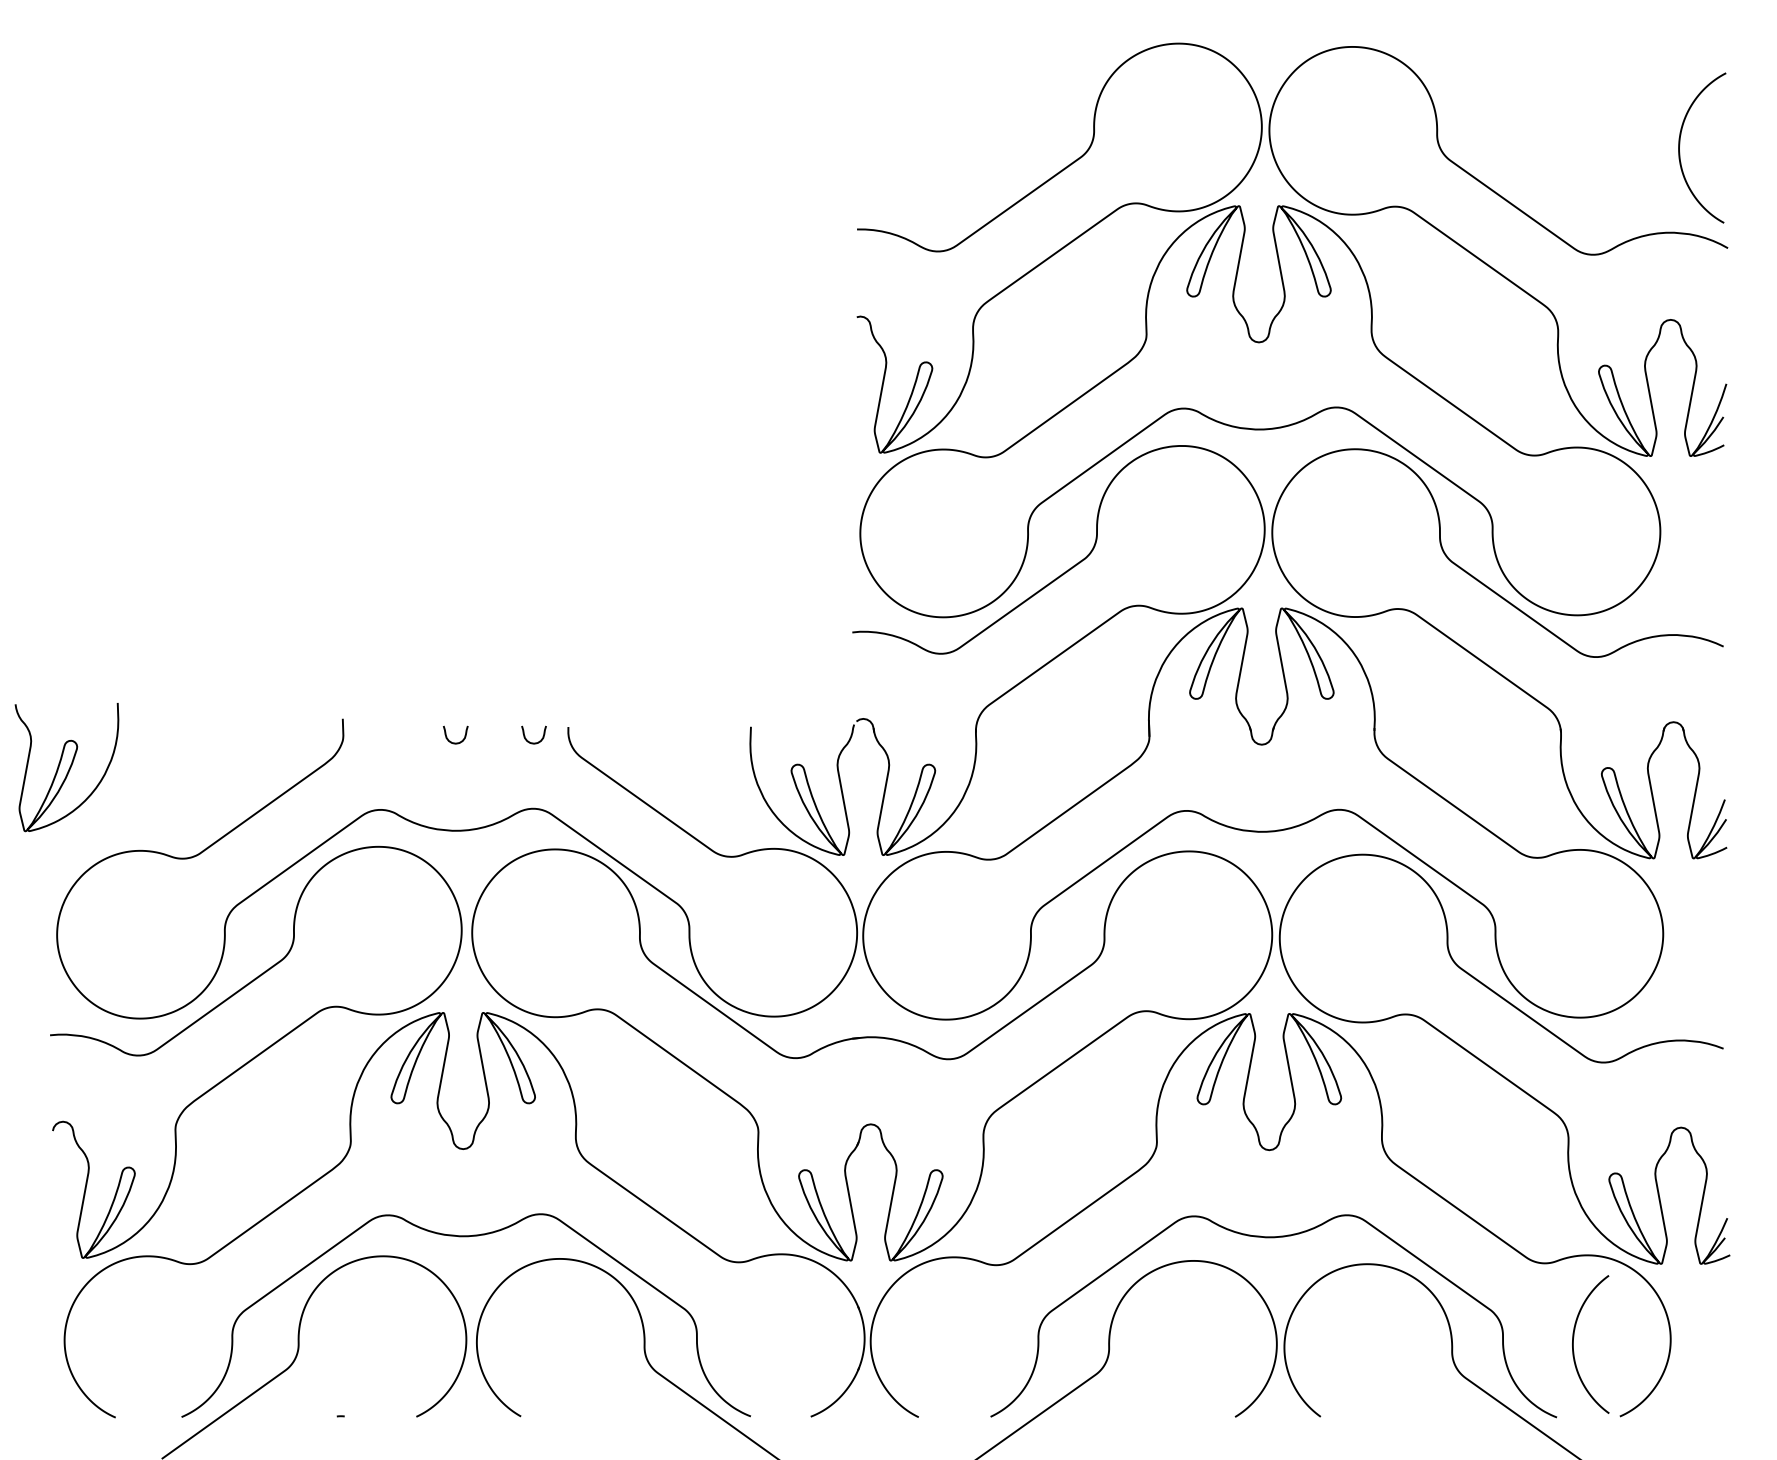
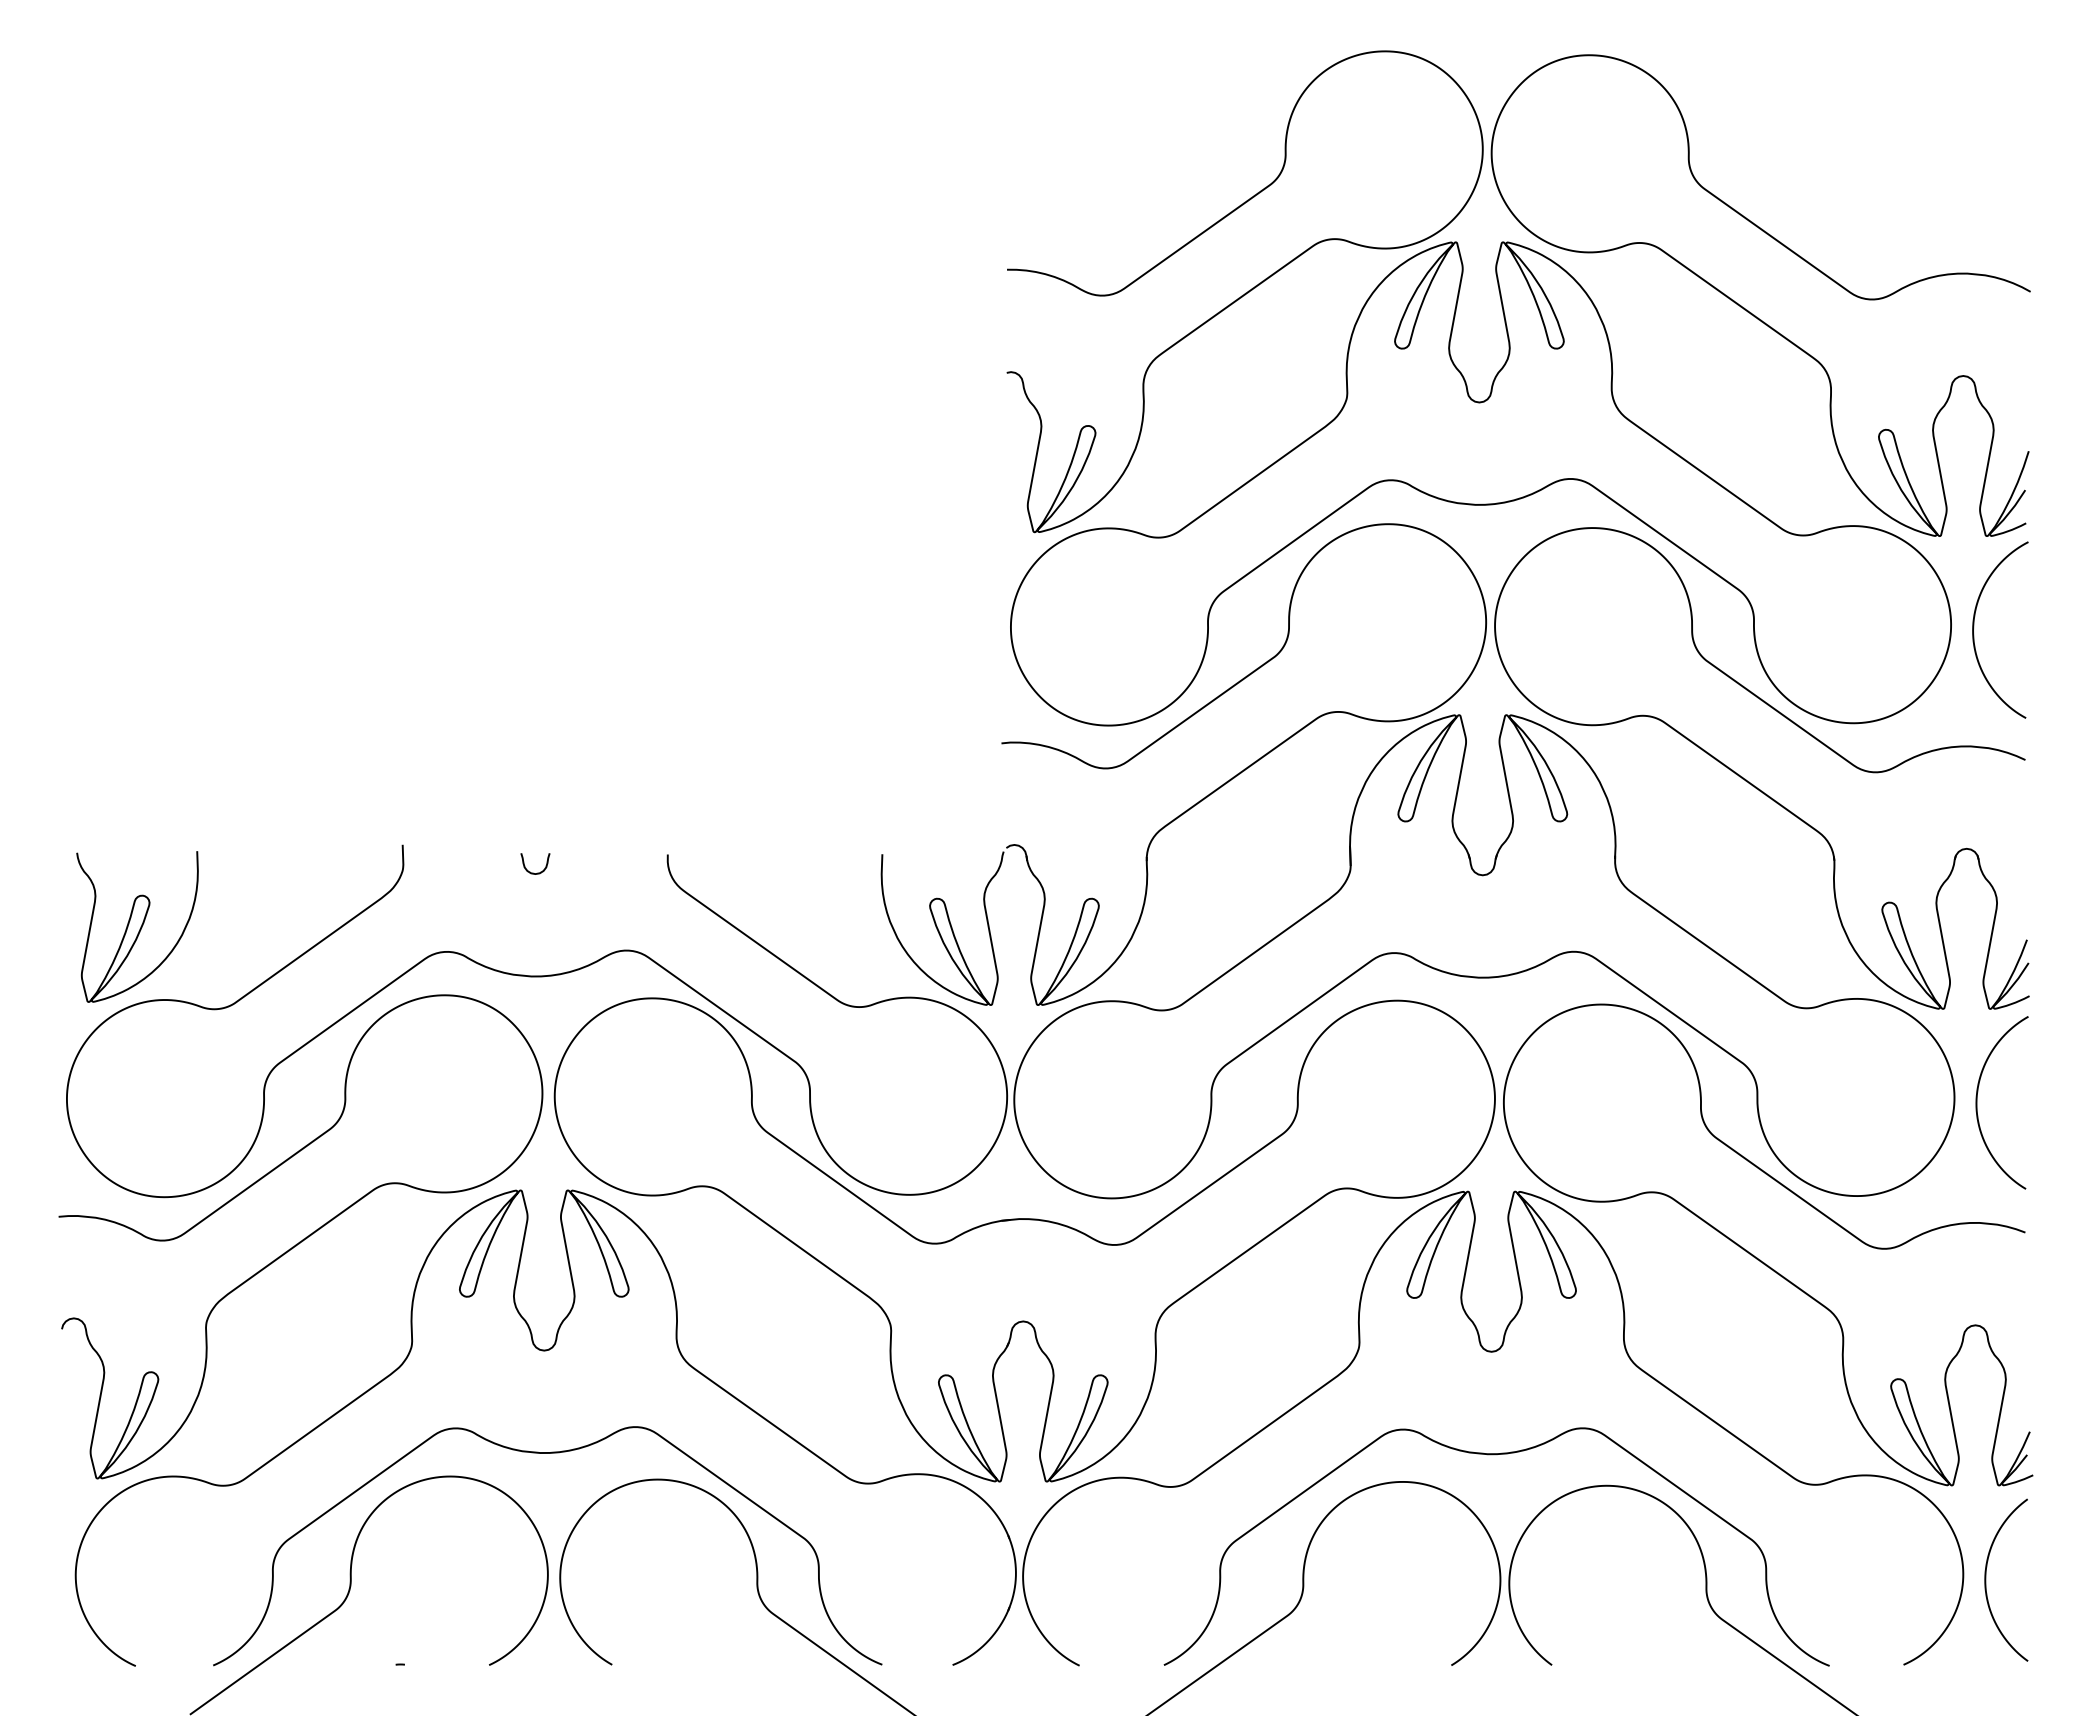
curve: (1680, 145) -> (1974, 627), moved
curve: (532, 742) -> (625, 872), removed
curve: (69, 767) -> (140, 926), moved
curve: (1682, 938) -> (1977, 1102), added
curve: (1573, 1343) -> (1986, 1579), moved

